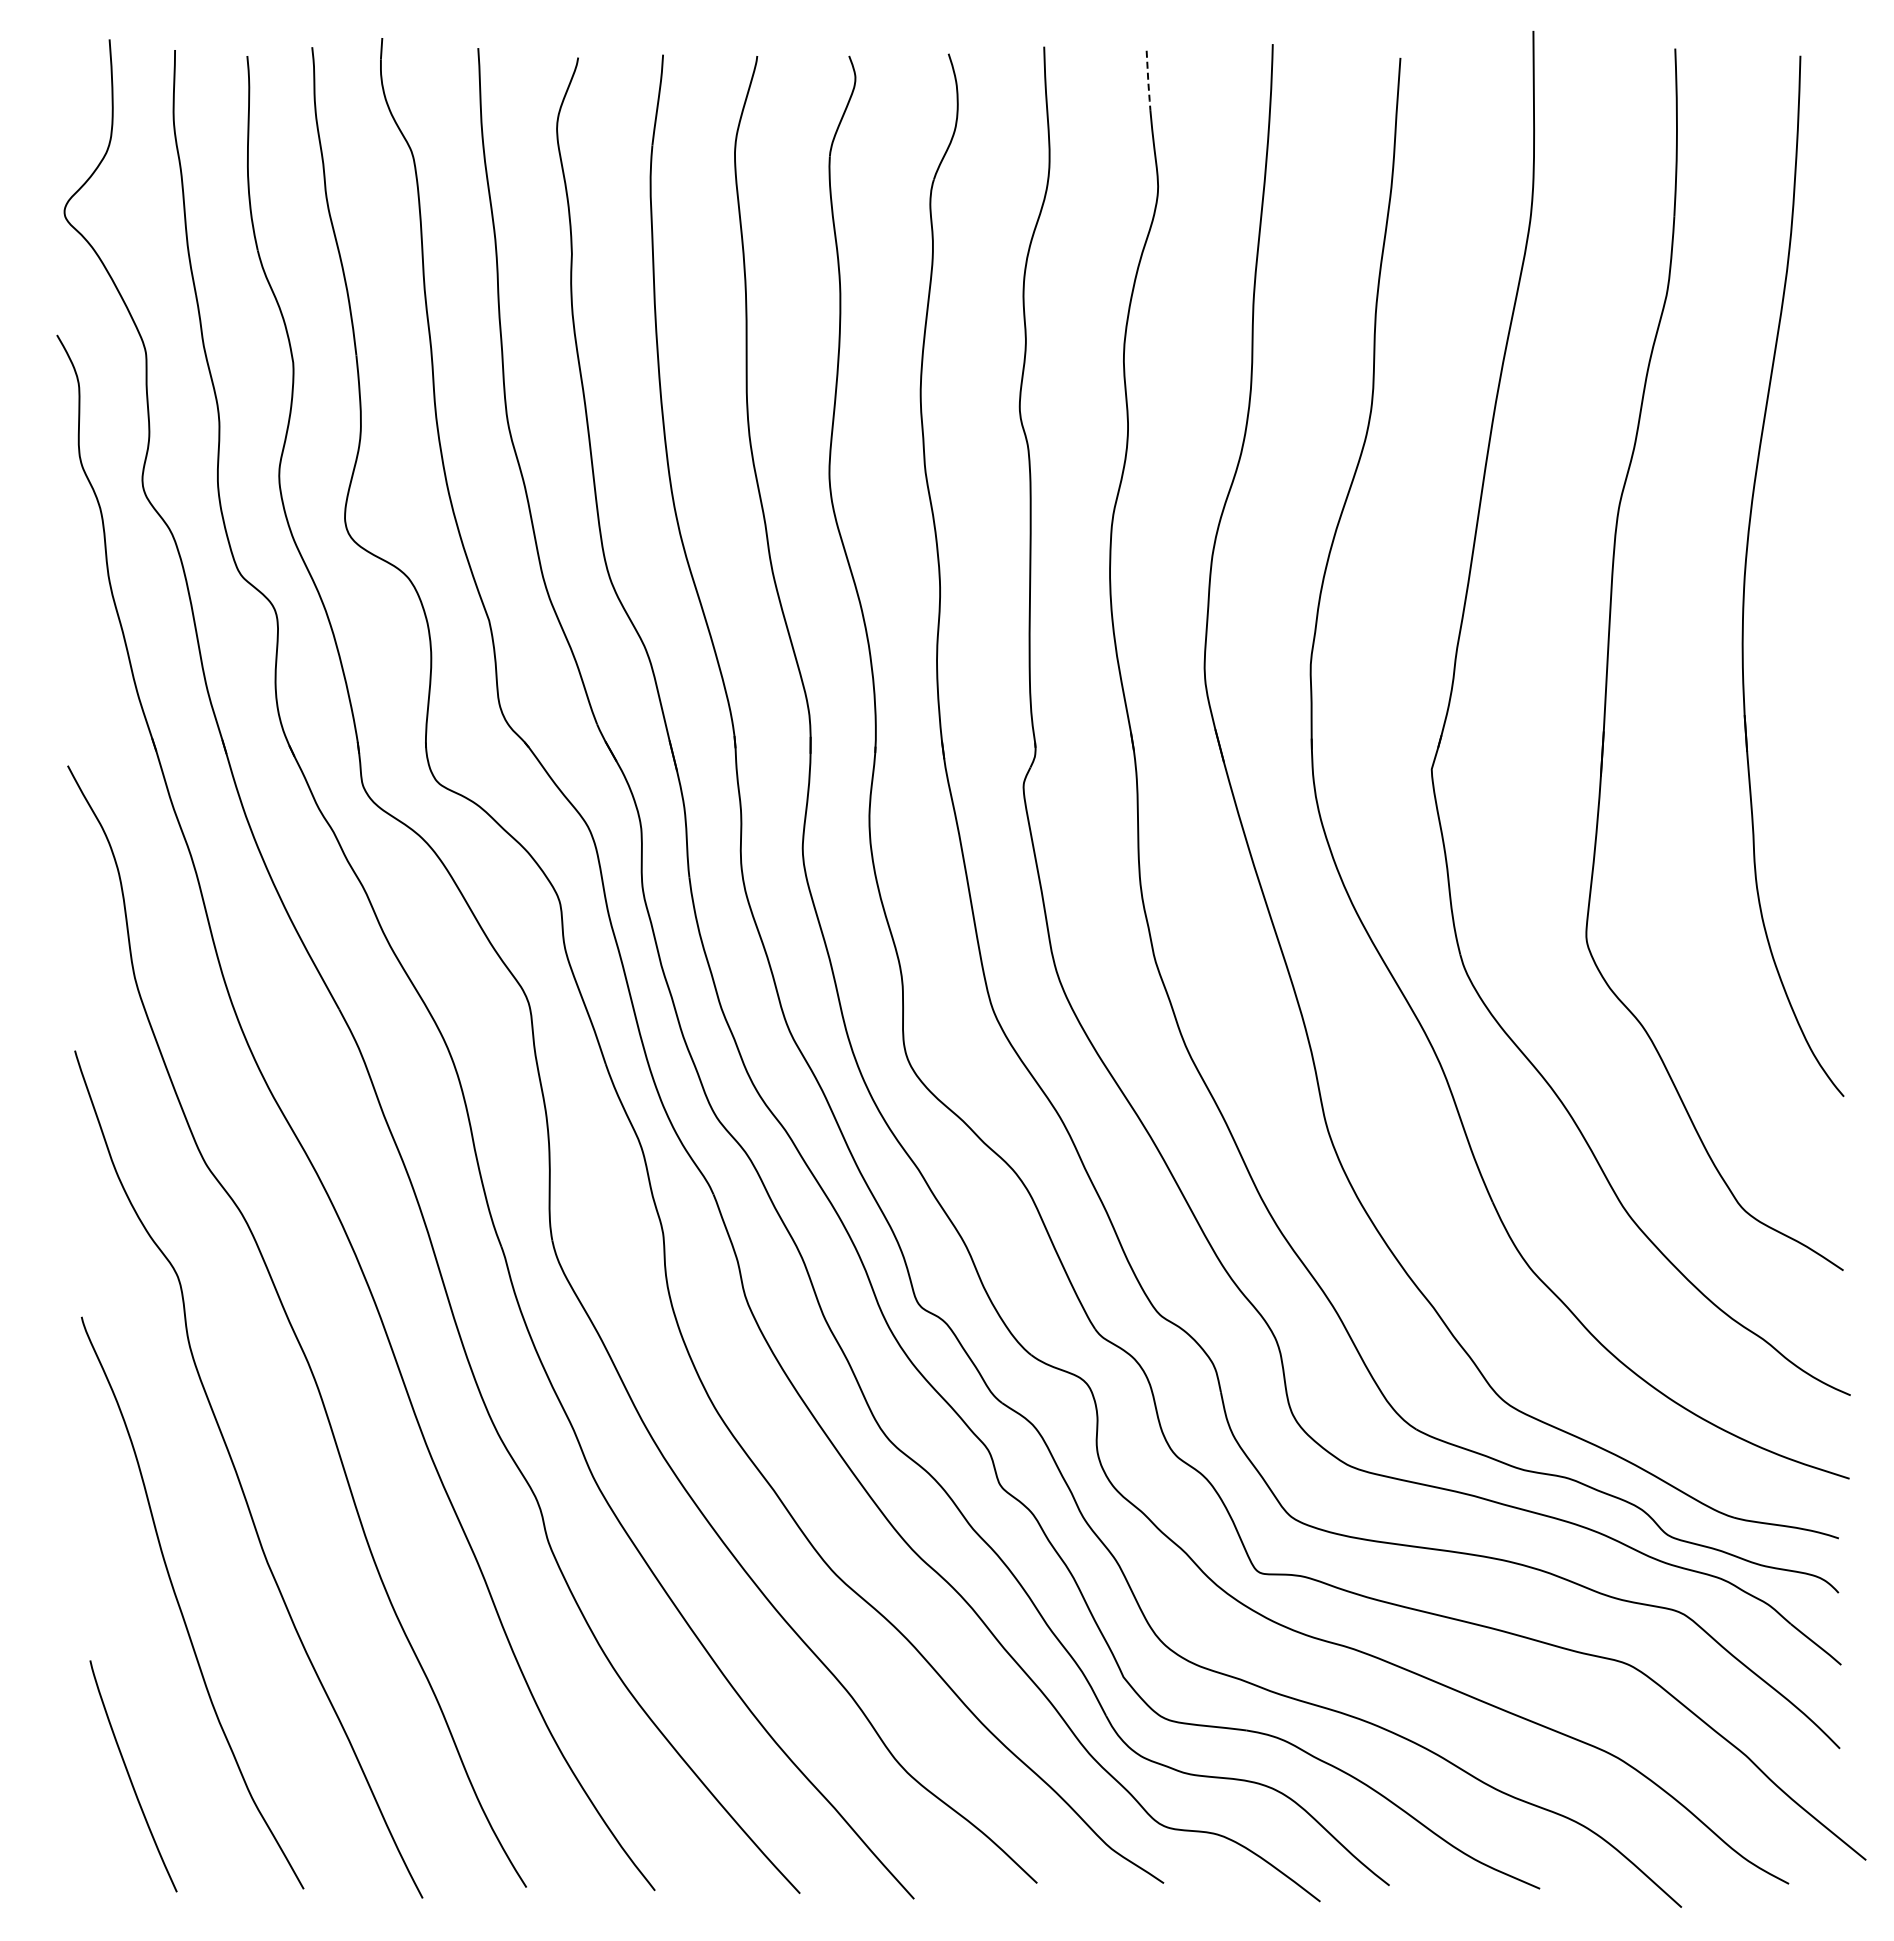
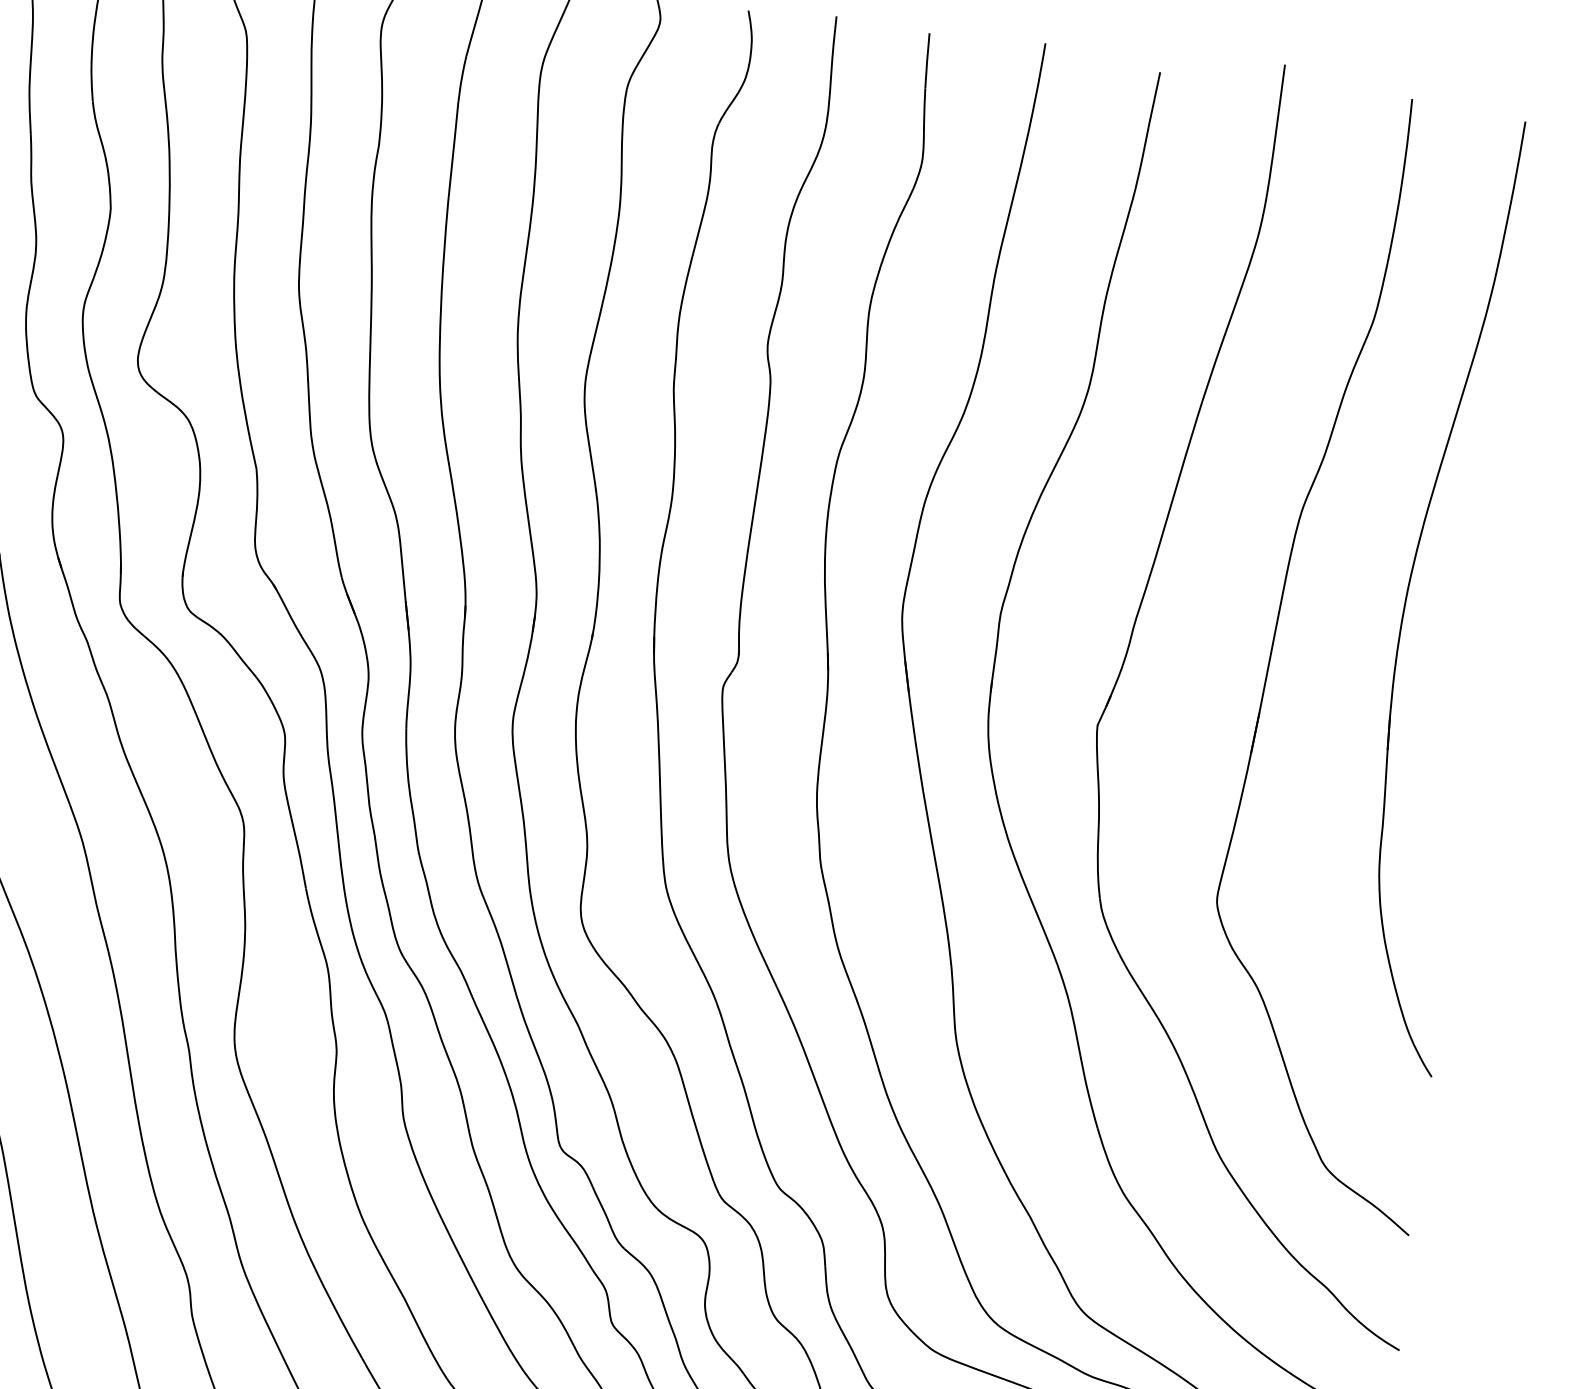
line: (1148, 82) -> (927, 62), dashed -> solid

